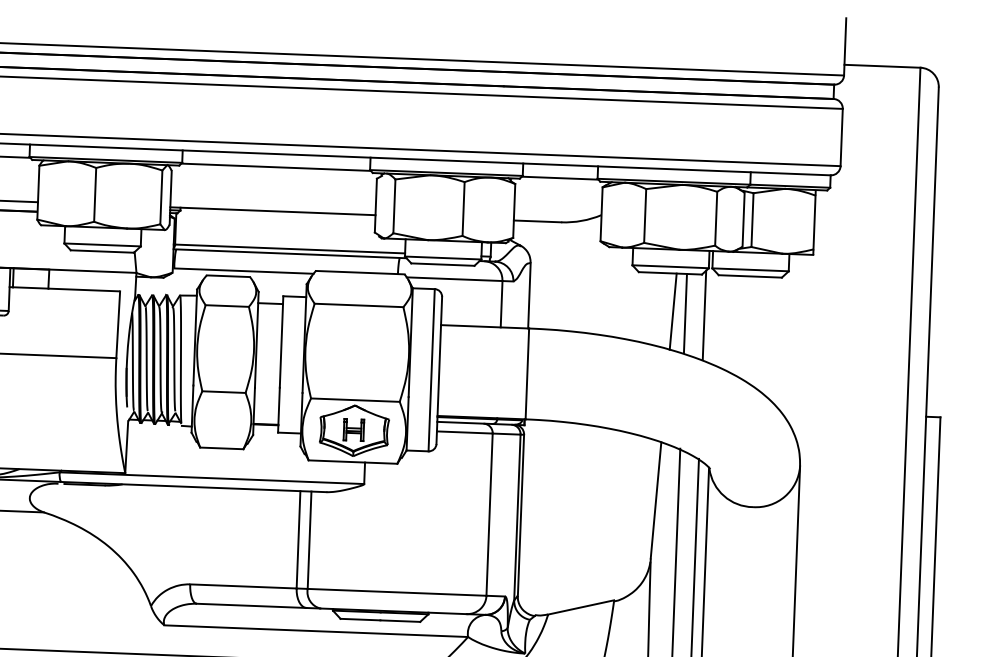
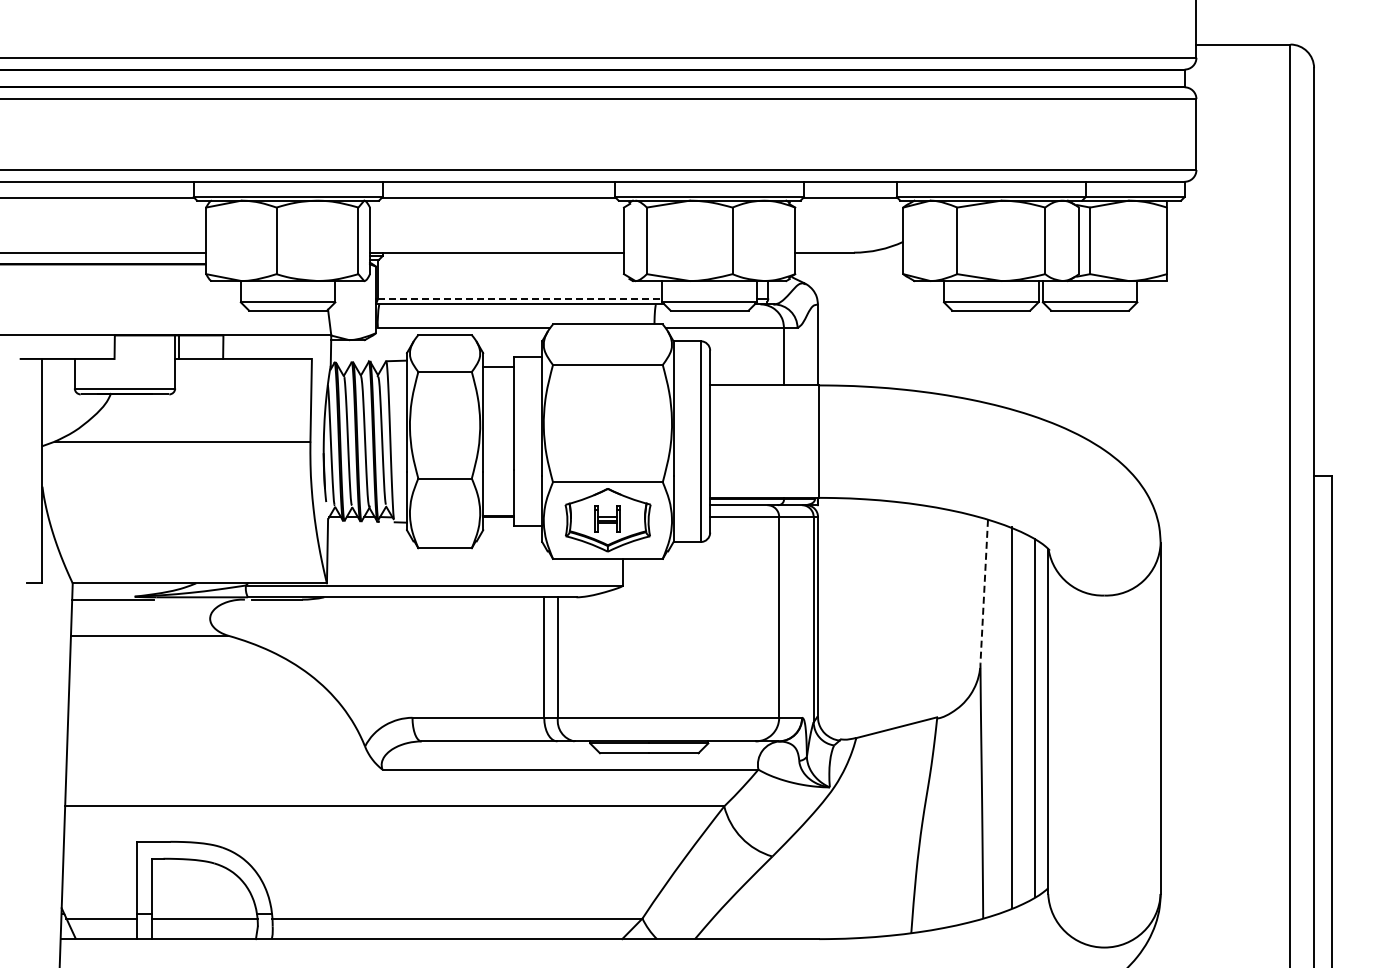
line: (290, 249) -> (520, 298), solid -> dashed
line: (673, 311) -> (996, 357), removed
line: (685, 313) -> (1011, 359), removed
line: (704, 315) -> (1035, 360), removed
line: (656, 500) -> (984, 592), solid -> dashed

